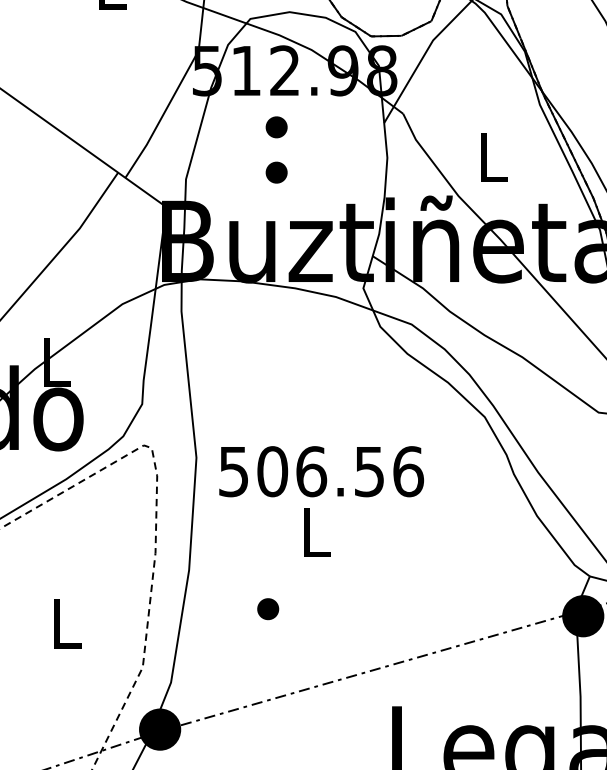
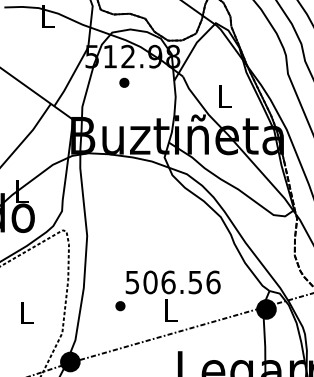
part: (276, 171) -> (124, 103), removed
text: (320, 499) -> (172, 295), moved

